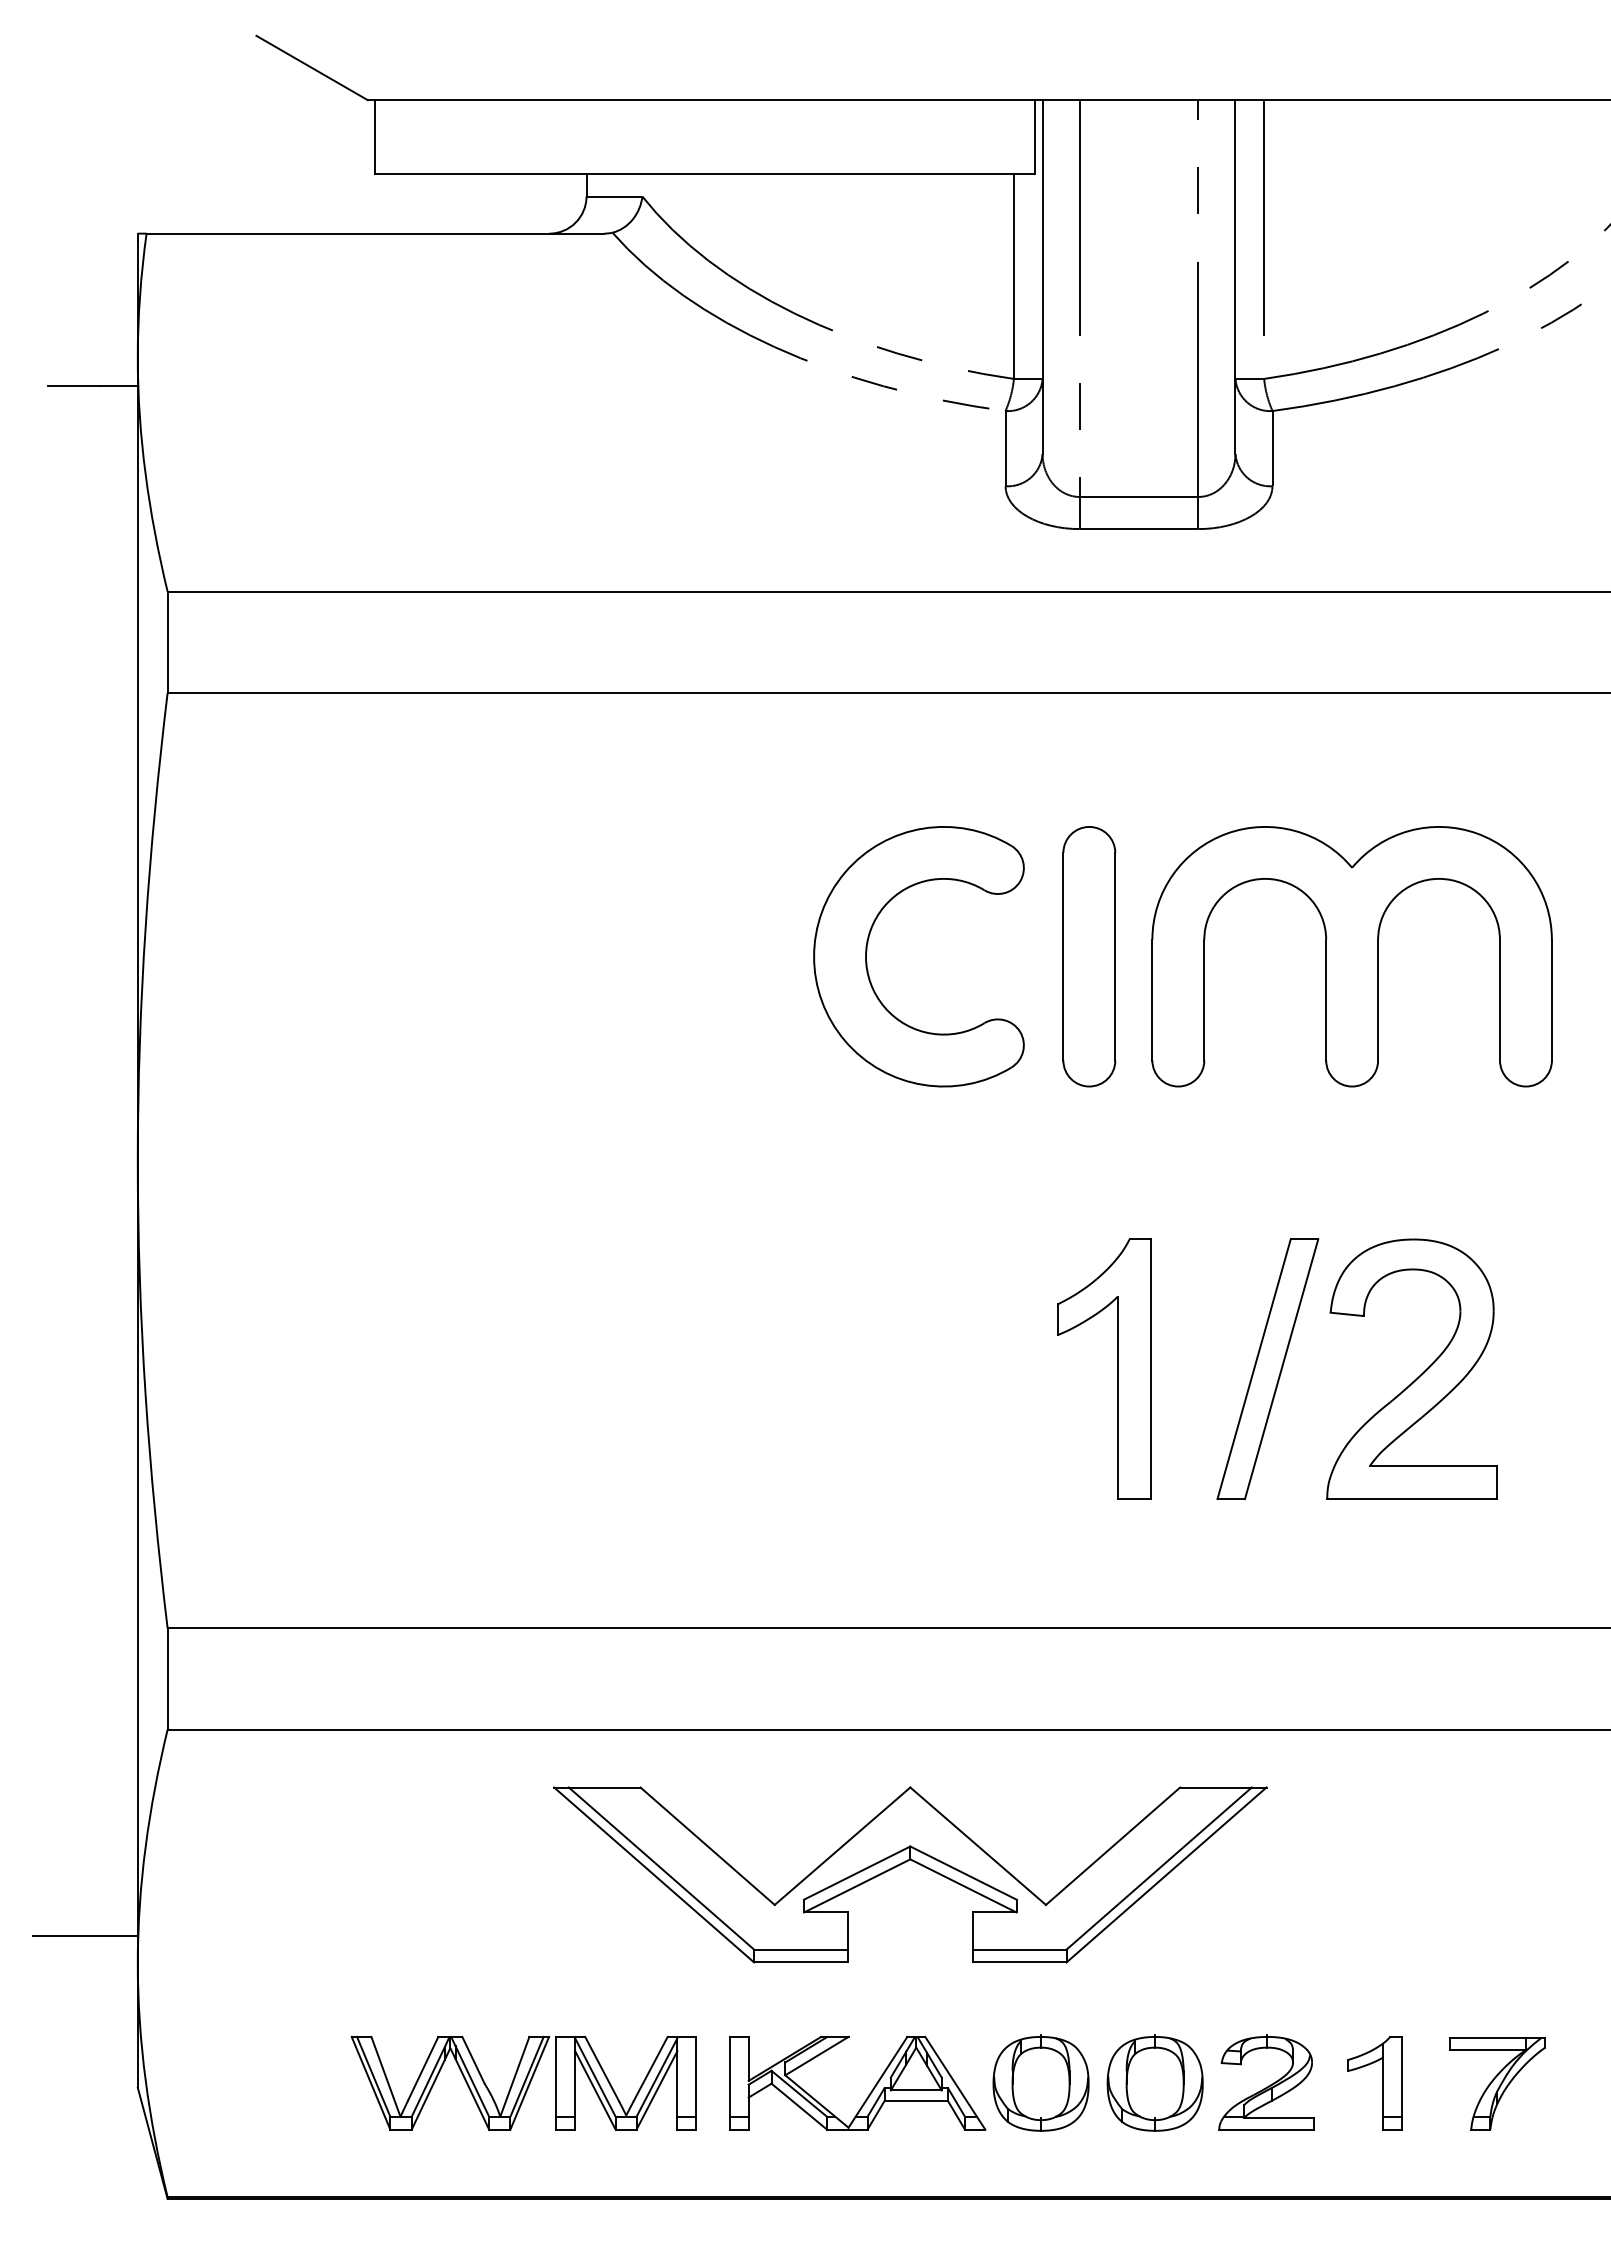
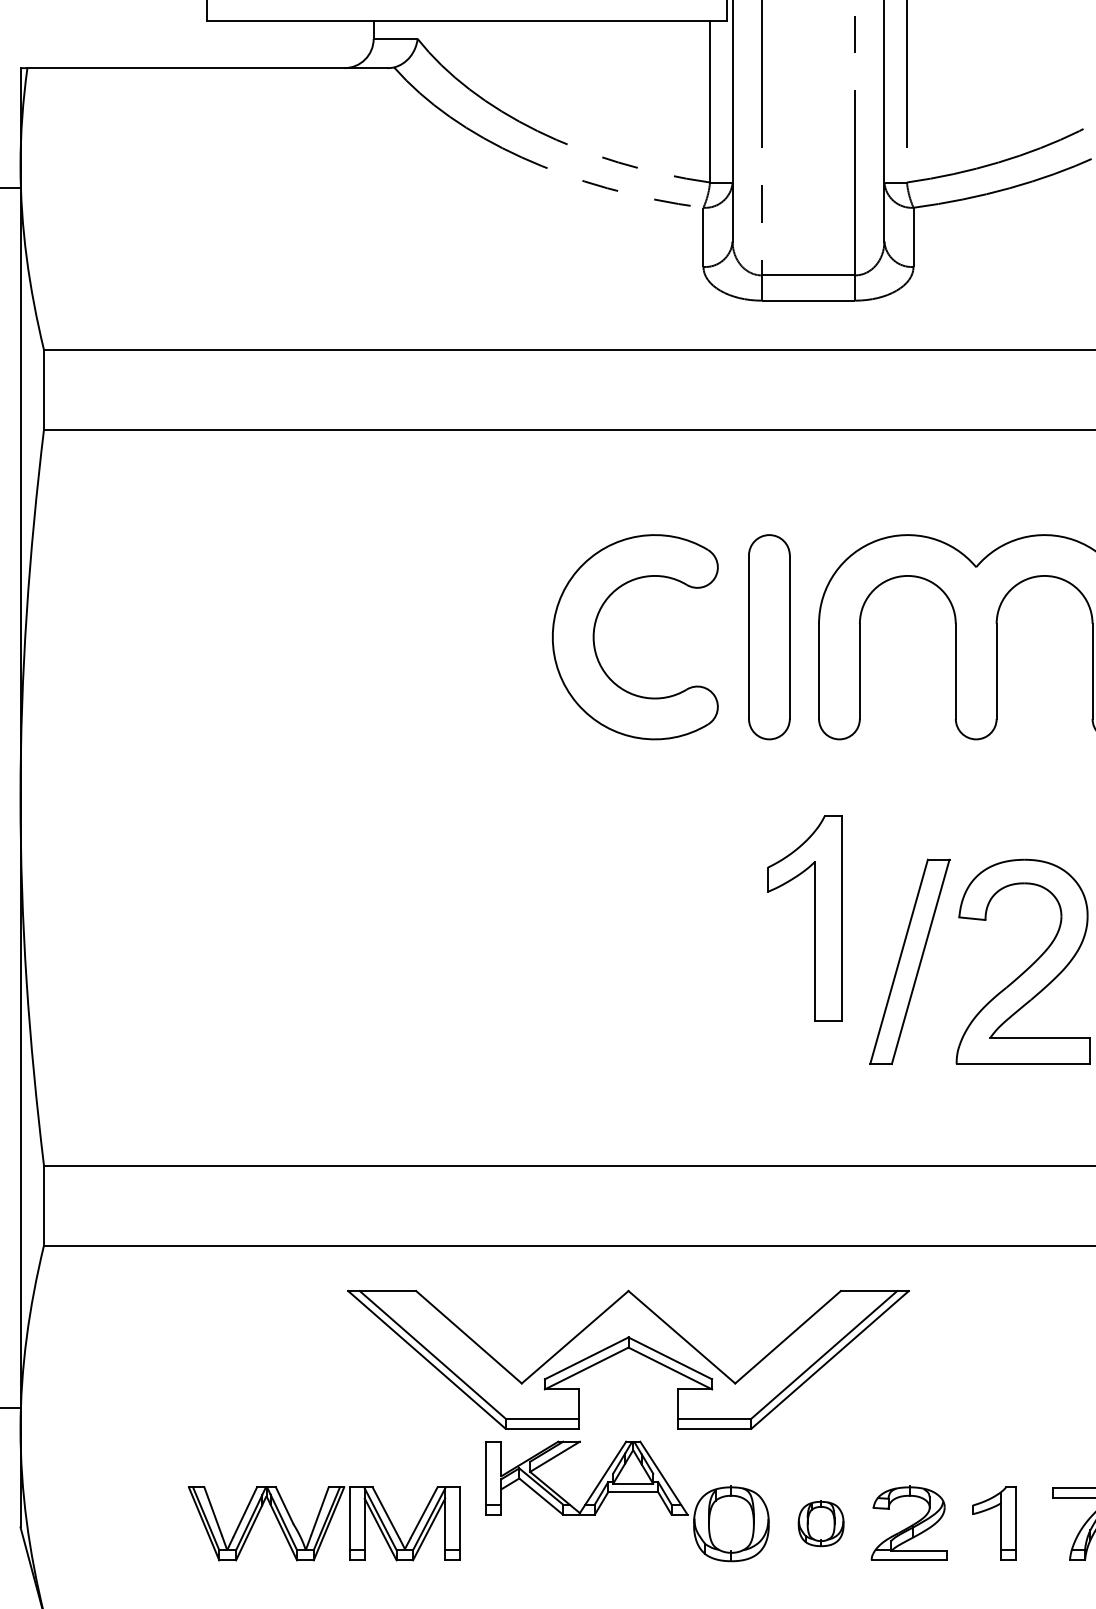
part: (1117, 1368) -> (815, 918), moved
part: (1154, 2082) -> (820, 1523), size x0.6
part: (870, 2091) -> (597, 1484), moved

